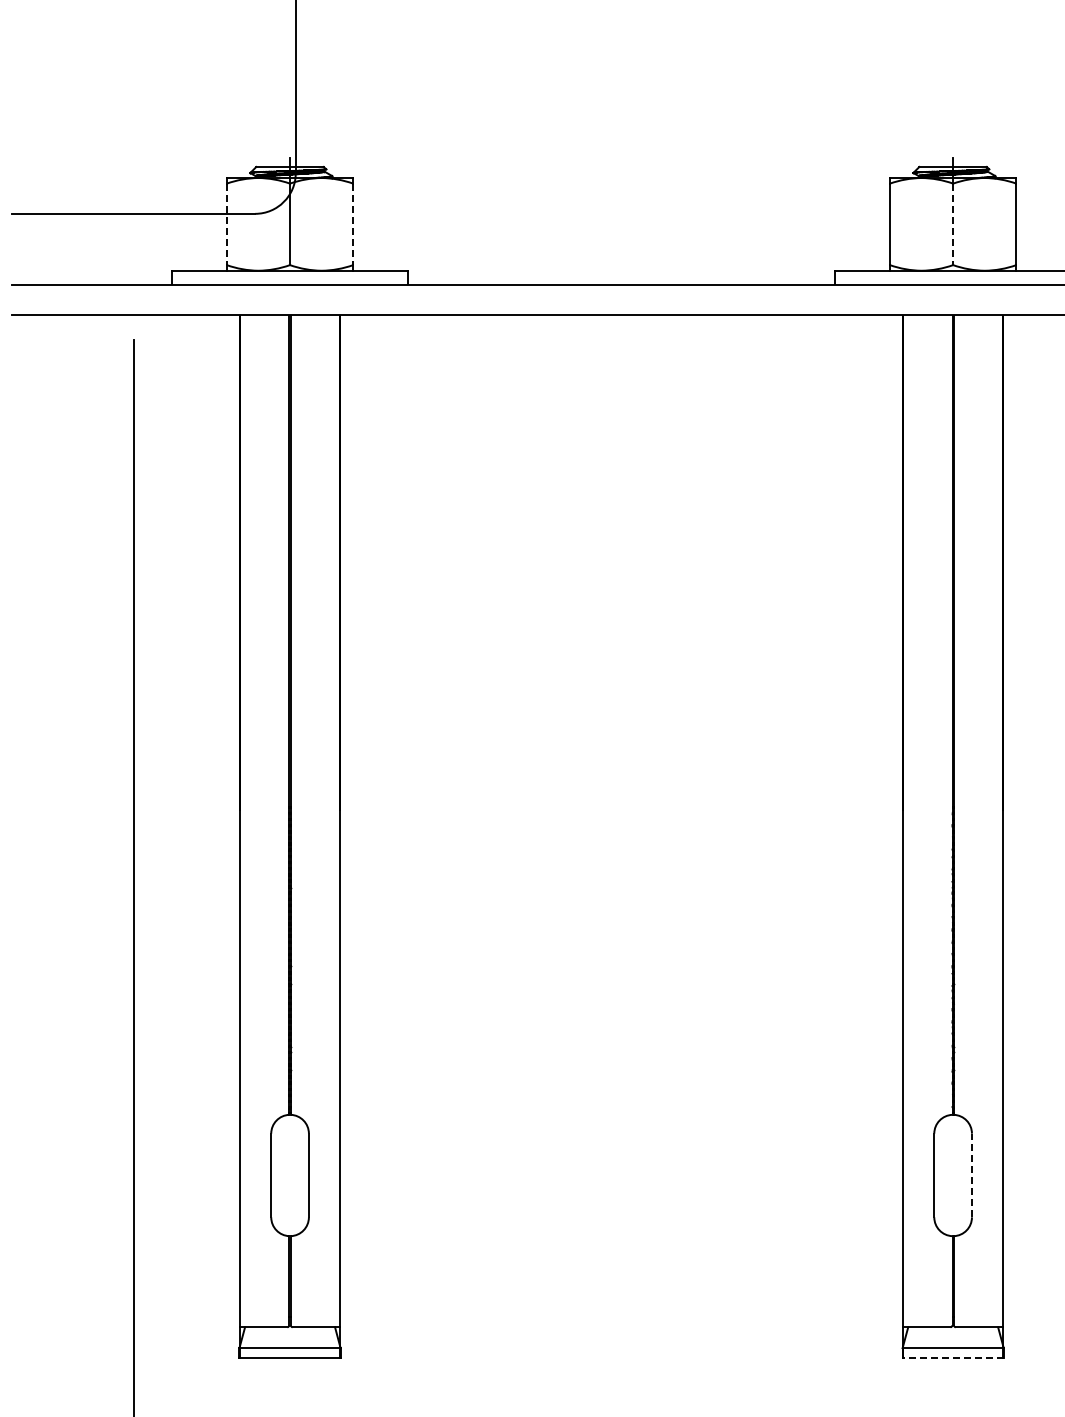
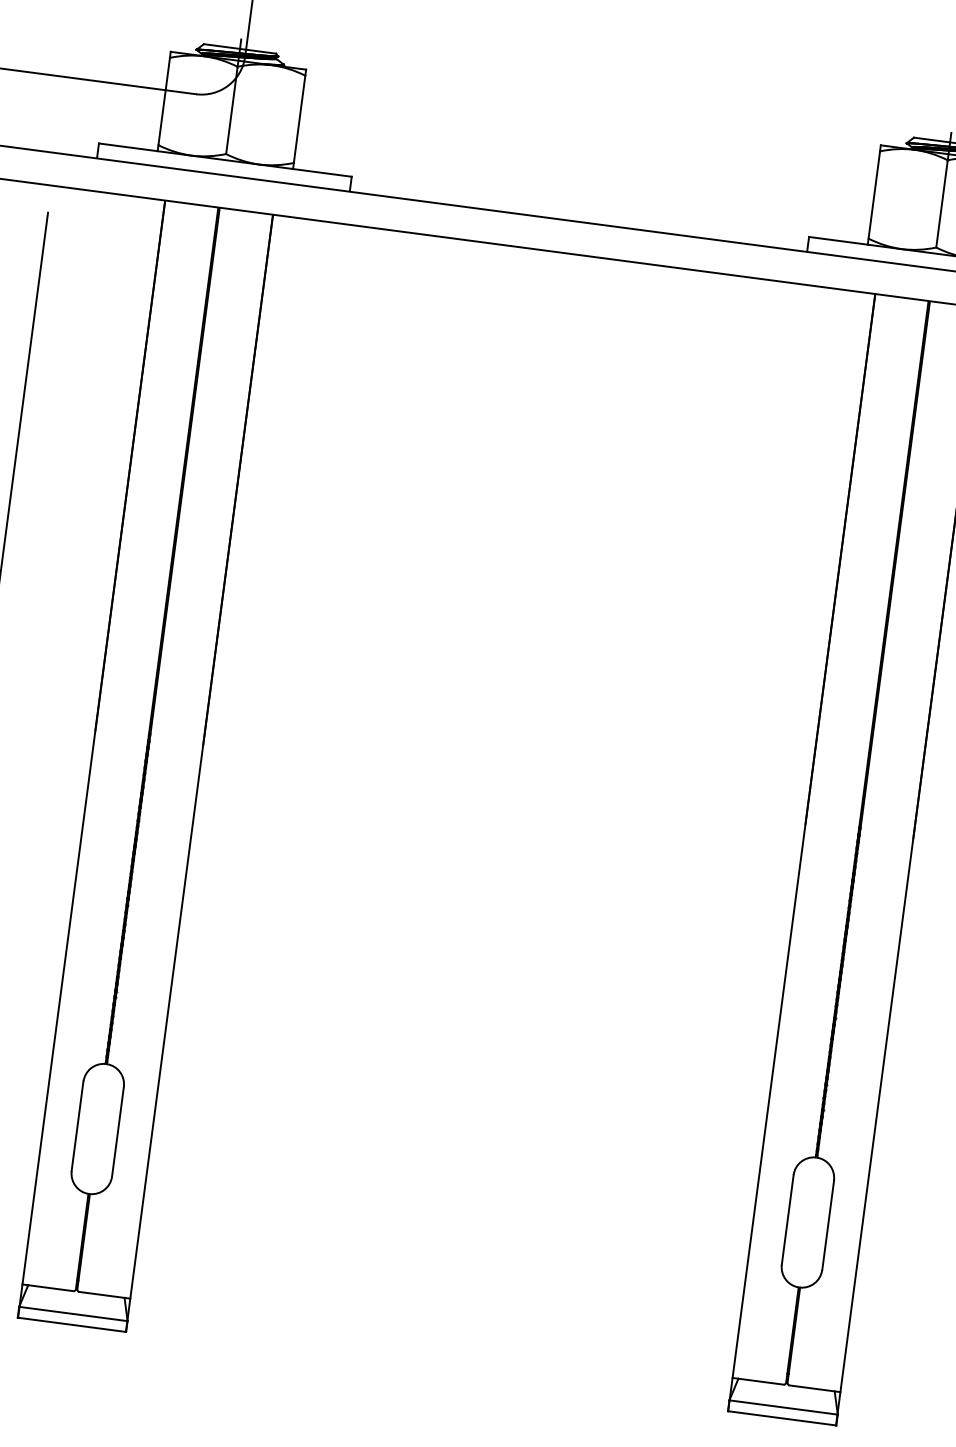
line: (226, 224) -> (163, 101), dashed -> solid
line: (353, 224) -> (299, 119), dashed -> solid
line: (953, 224) -> (942, 204), dashed -> solid
line: (972, 1175) -> (828, 1225), dashed -> solid
line: (953, 1358) -> (782, 1418), dashed -> solid

